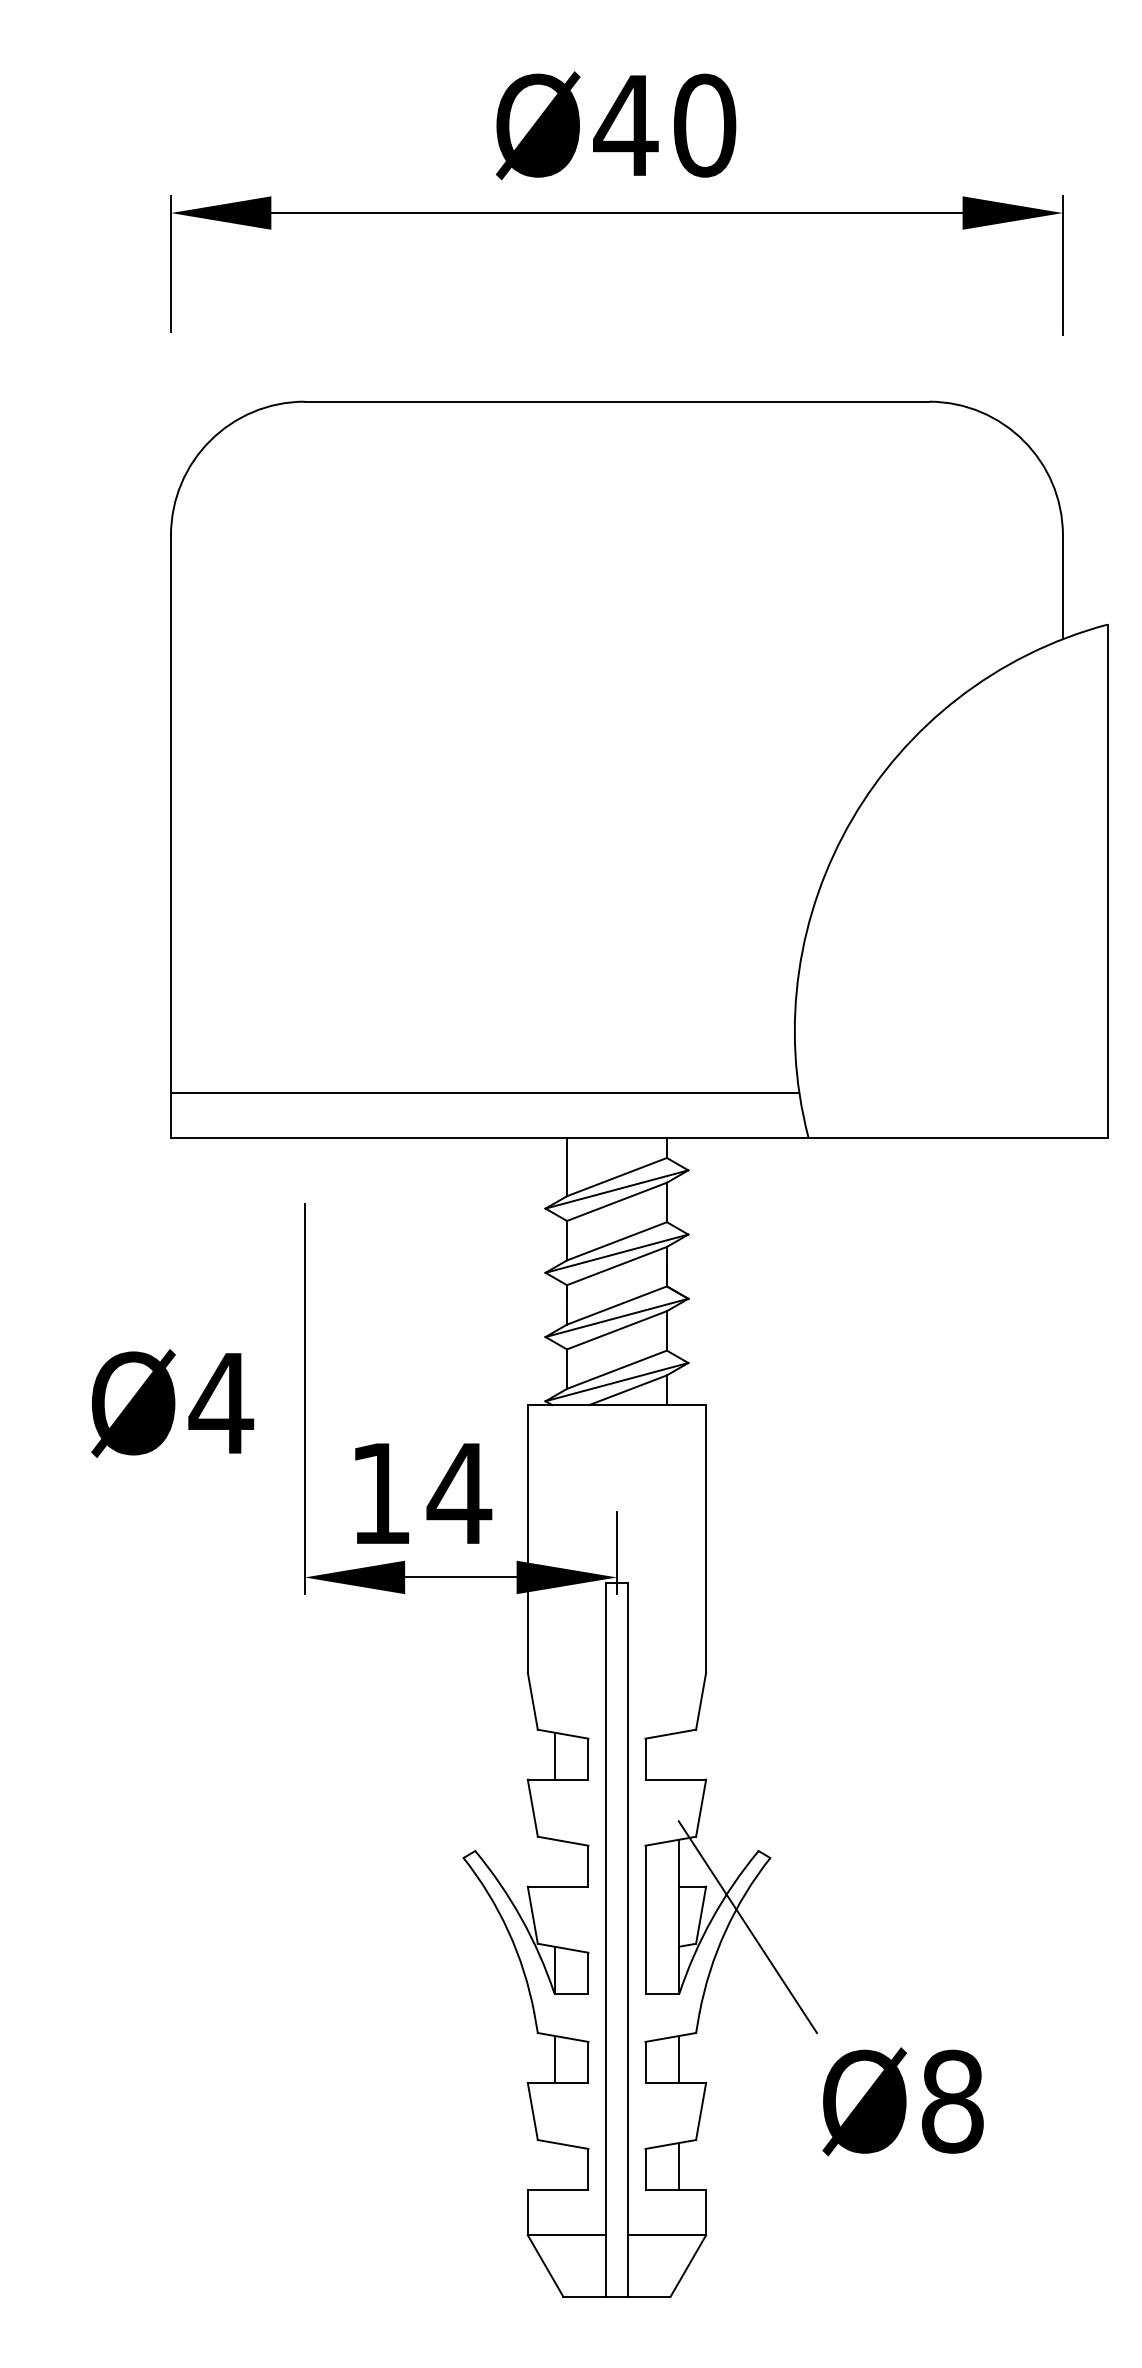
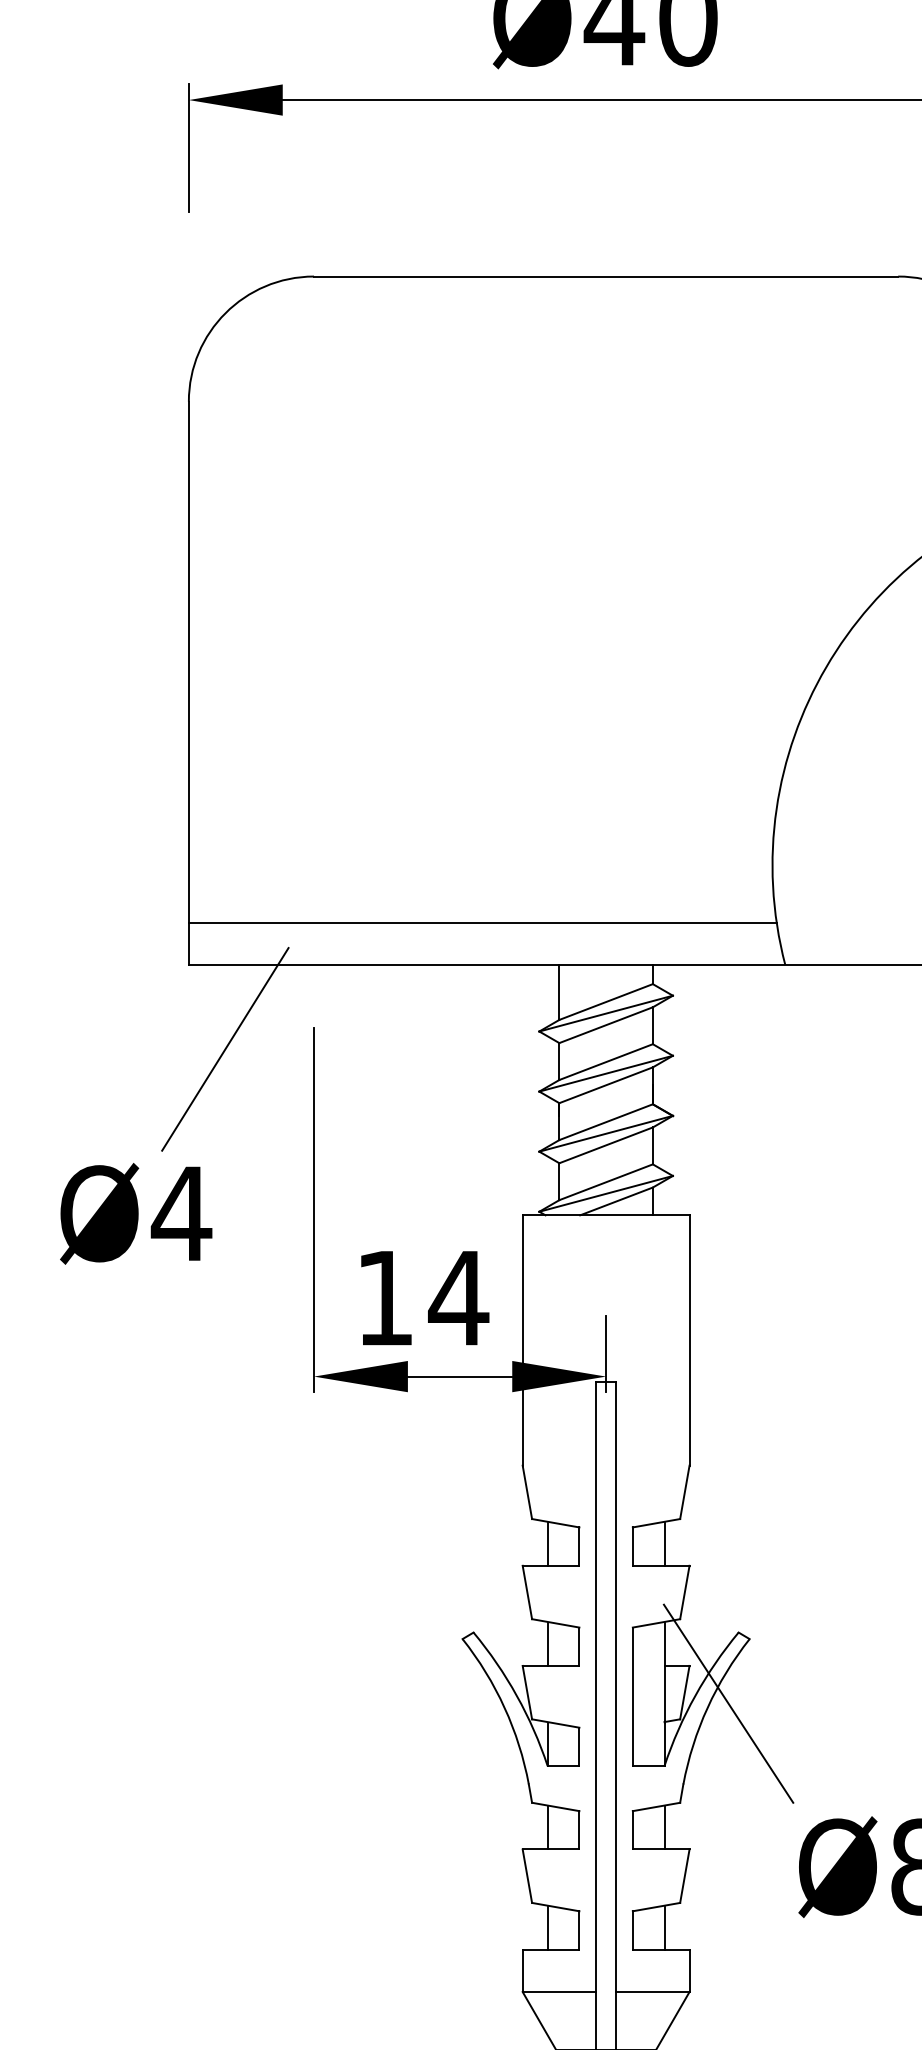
line: (209, 1227) -> (224, 1049), added
text: (172, 1403) -> (136, 1213), moved
line: (679, 1756) -> (664, 1544), added
line: (554, 1863) -> (547, 1644), added
line: (554, 2166) -> (547, 1927), added

